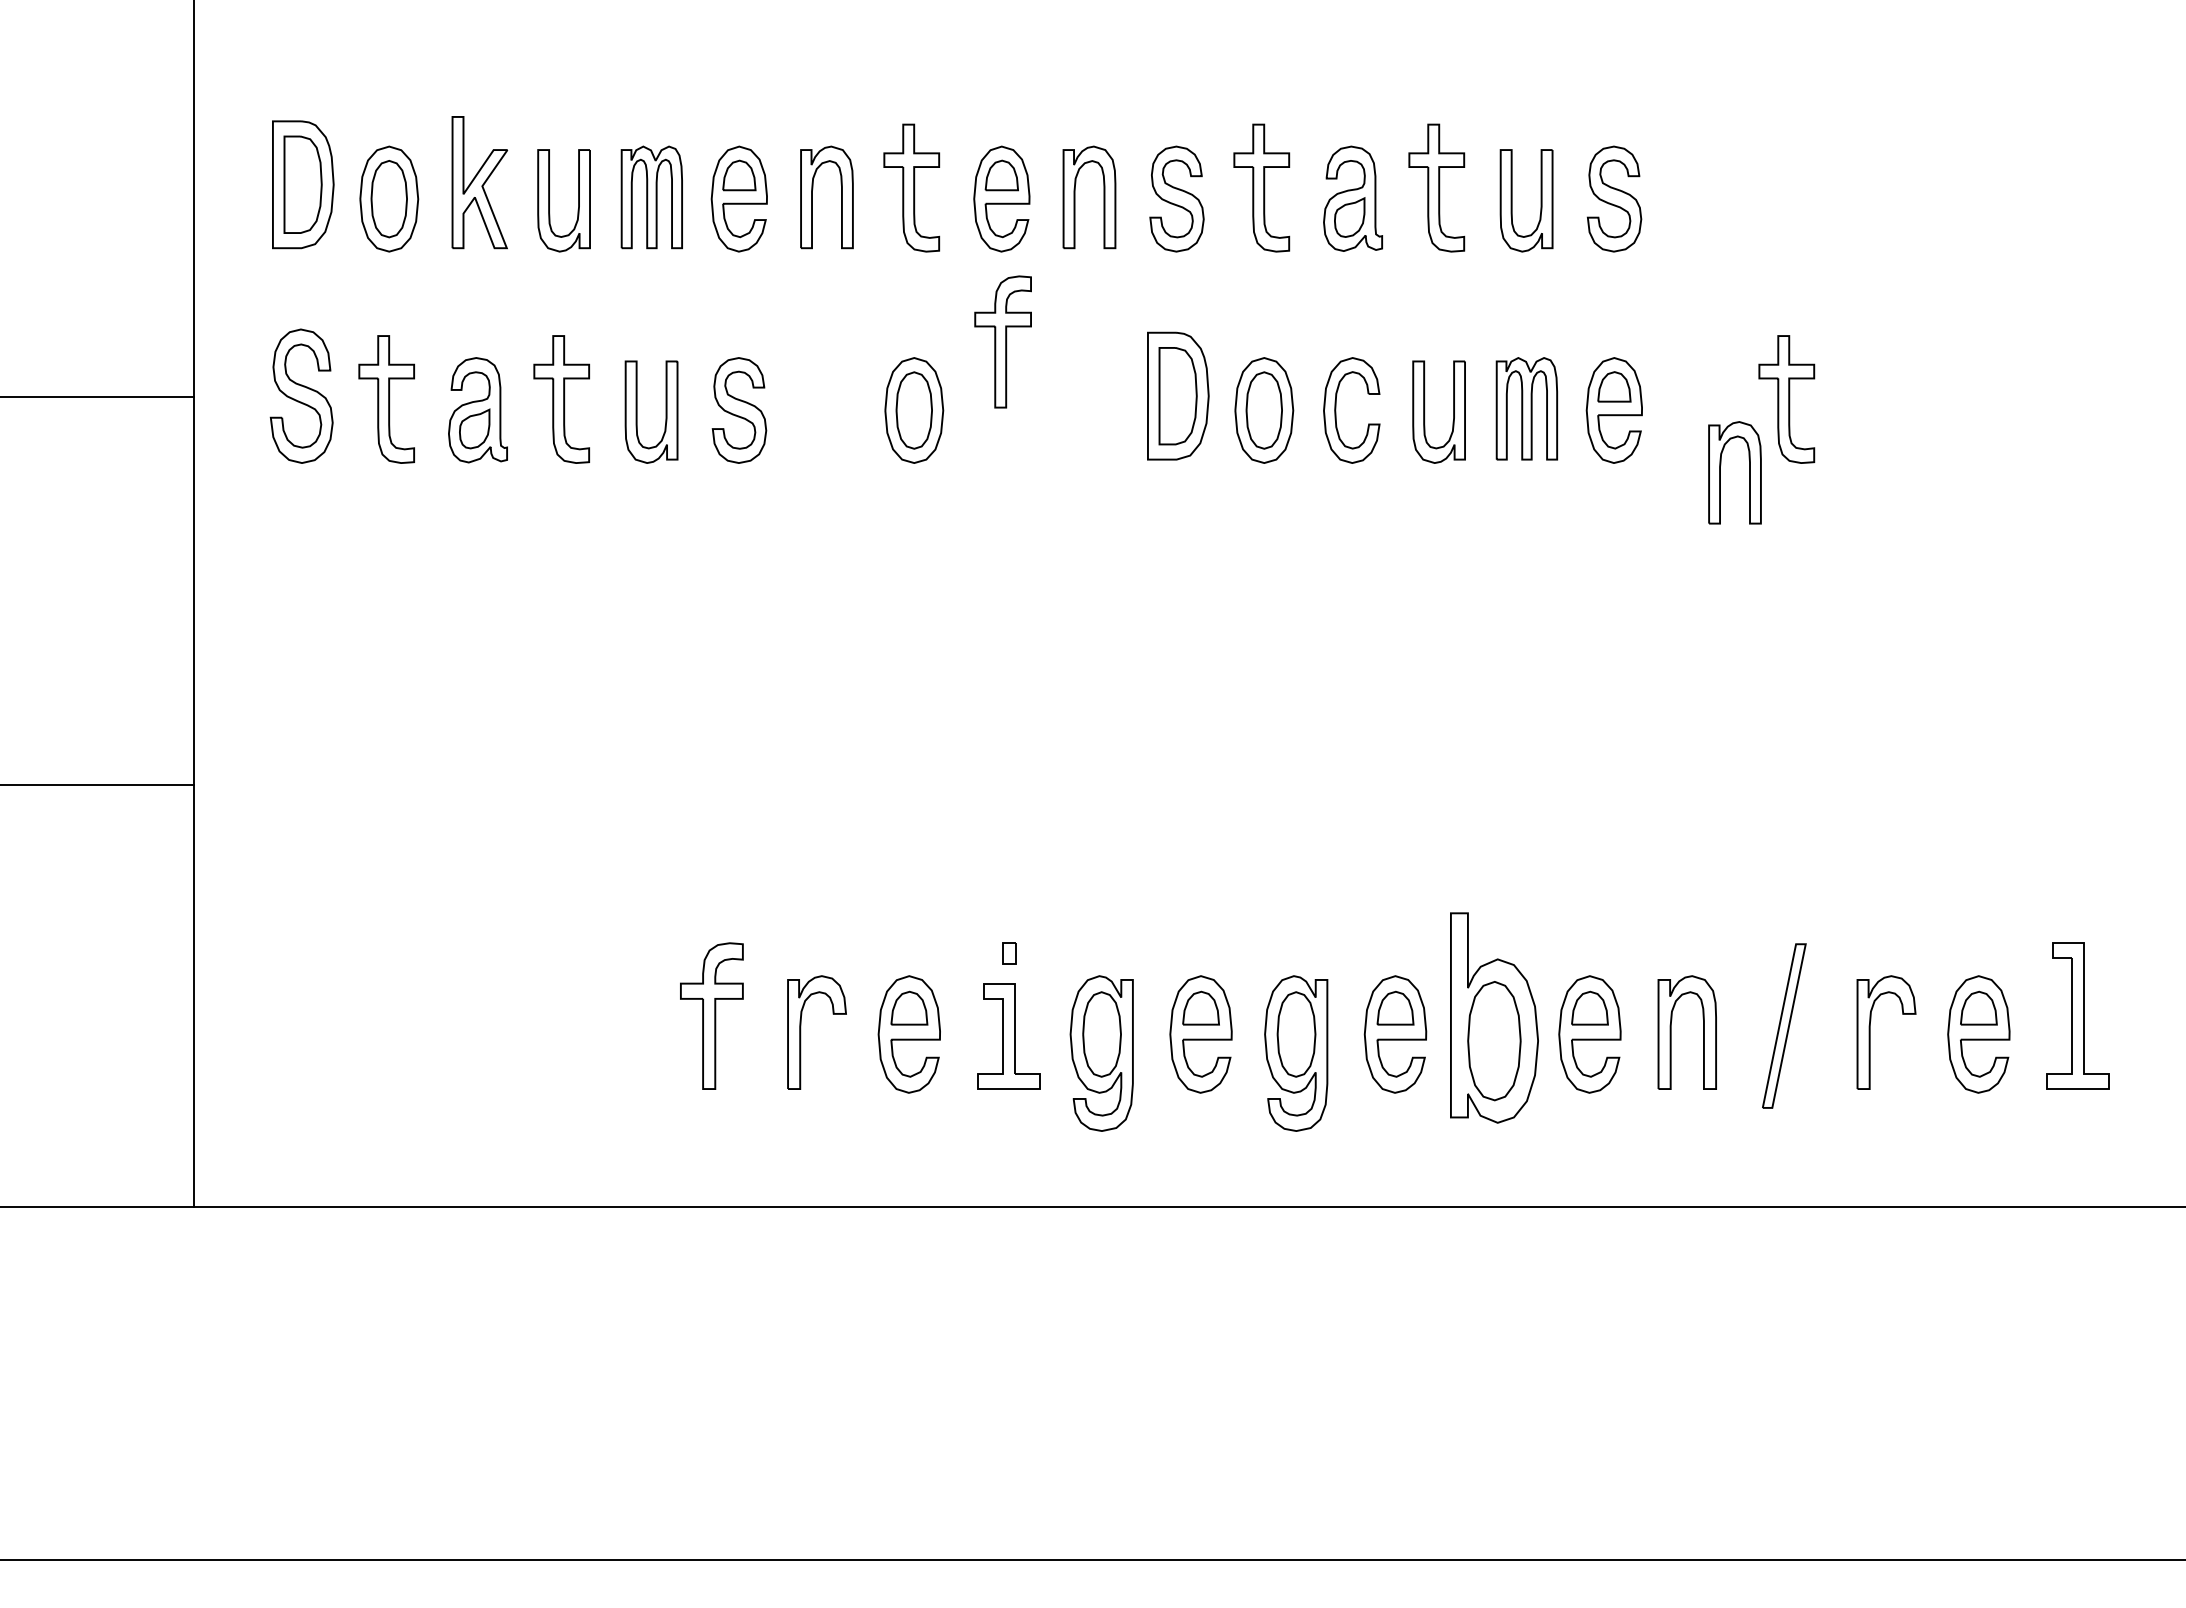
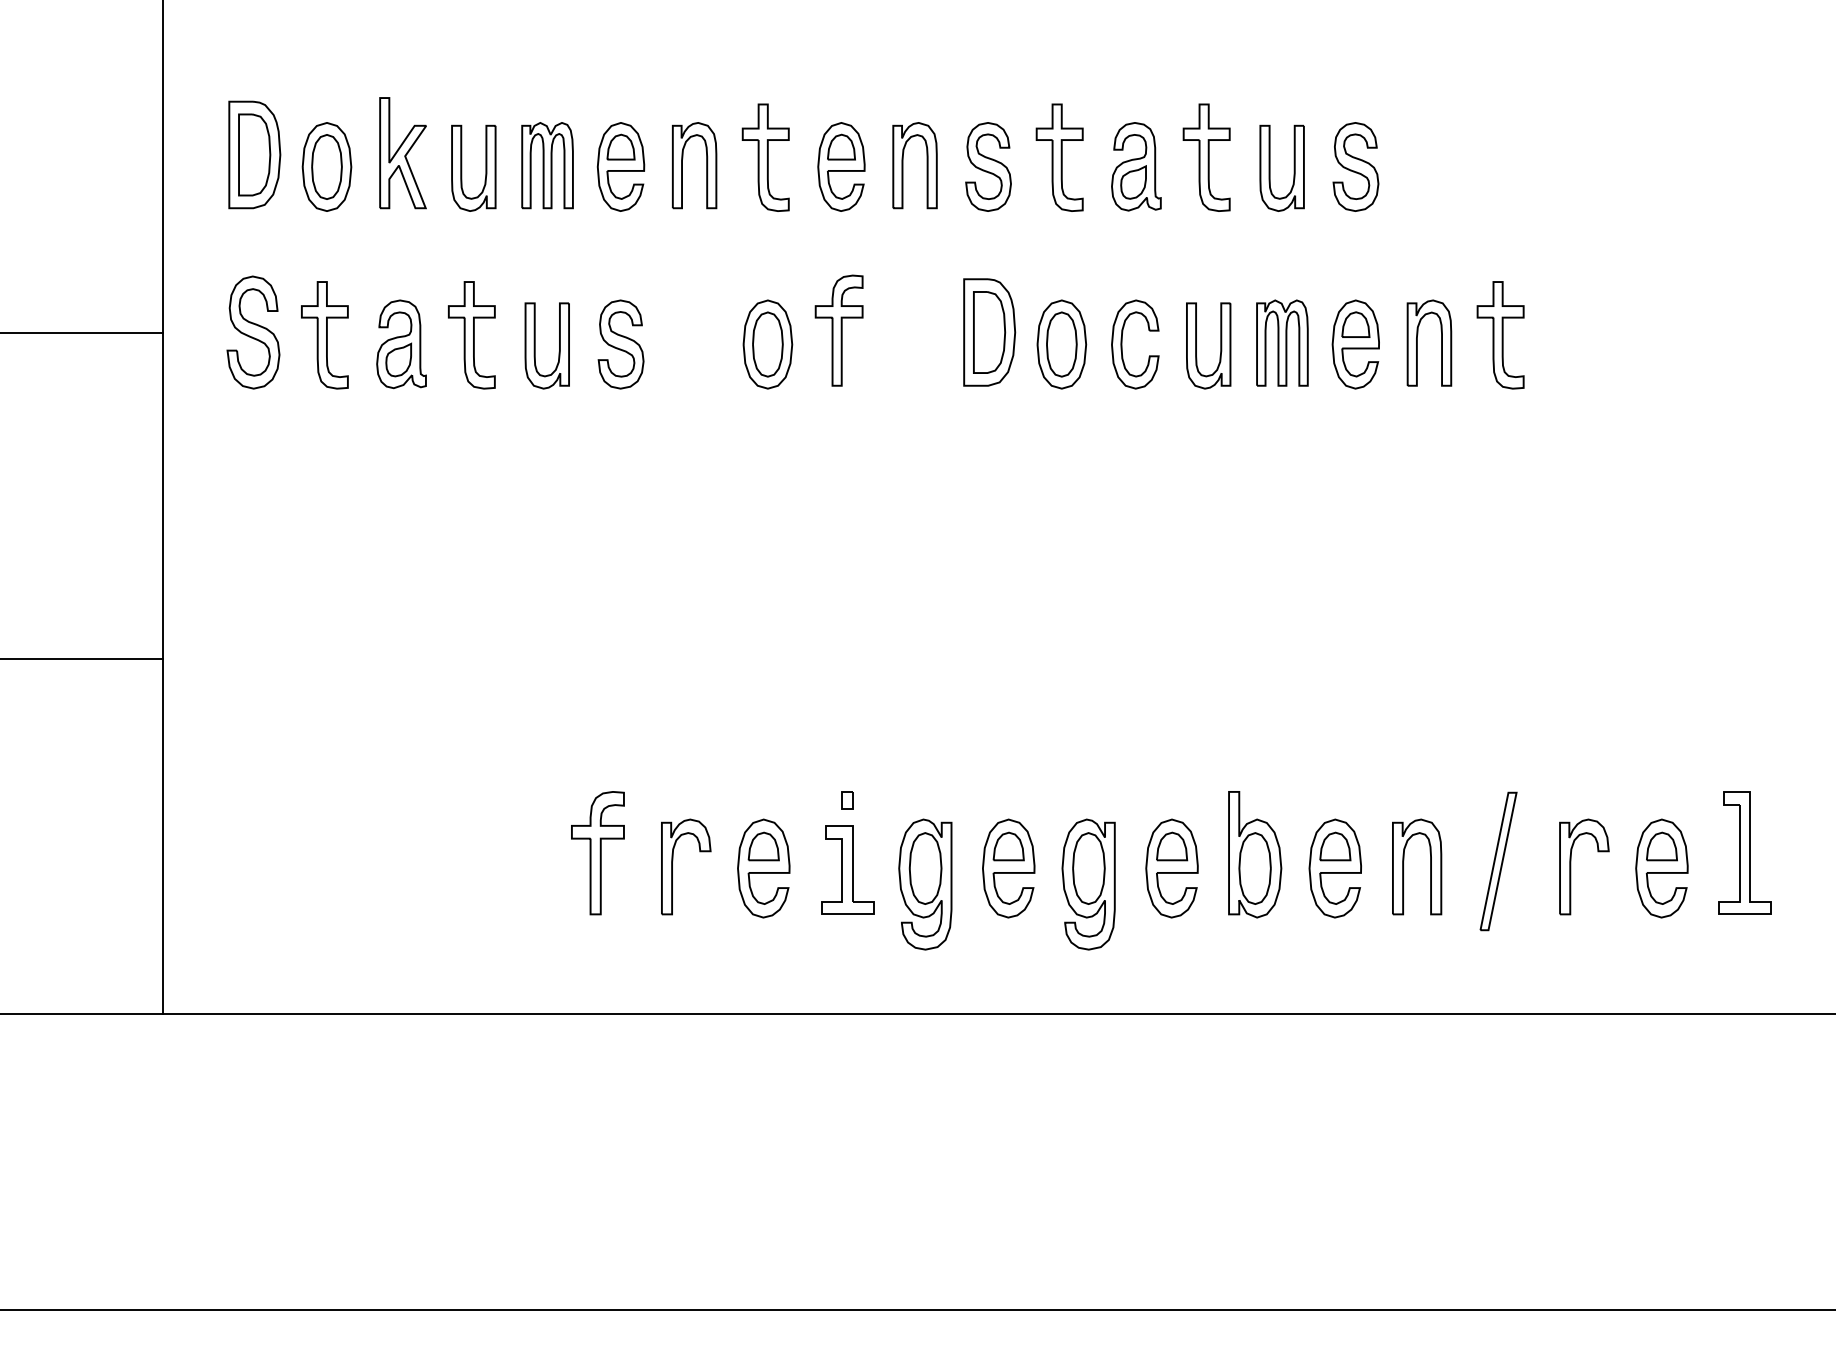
part: (1002, 341) -> (838, 330), moved
part: (1720, 472) -> (1417, 342), moved
part: (1494, 1017) -> (1255, 854), size x0.71

